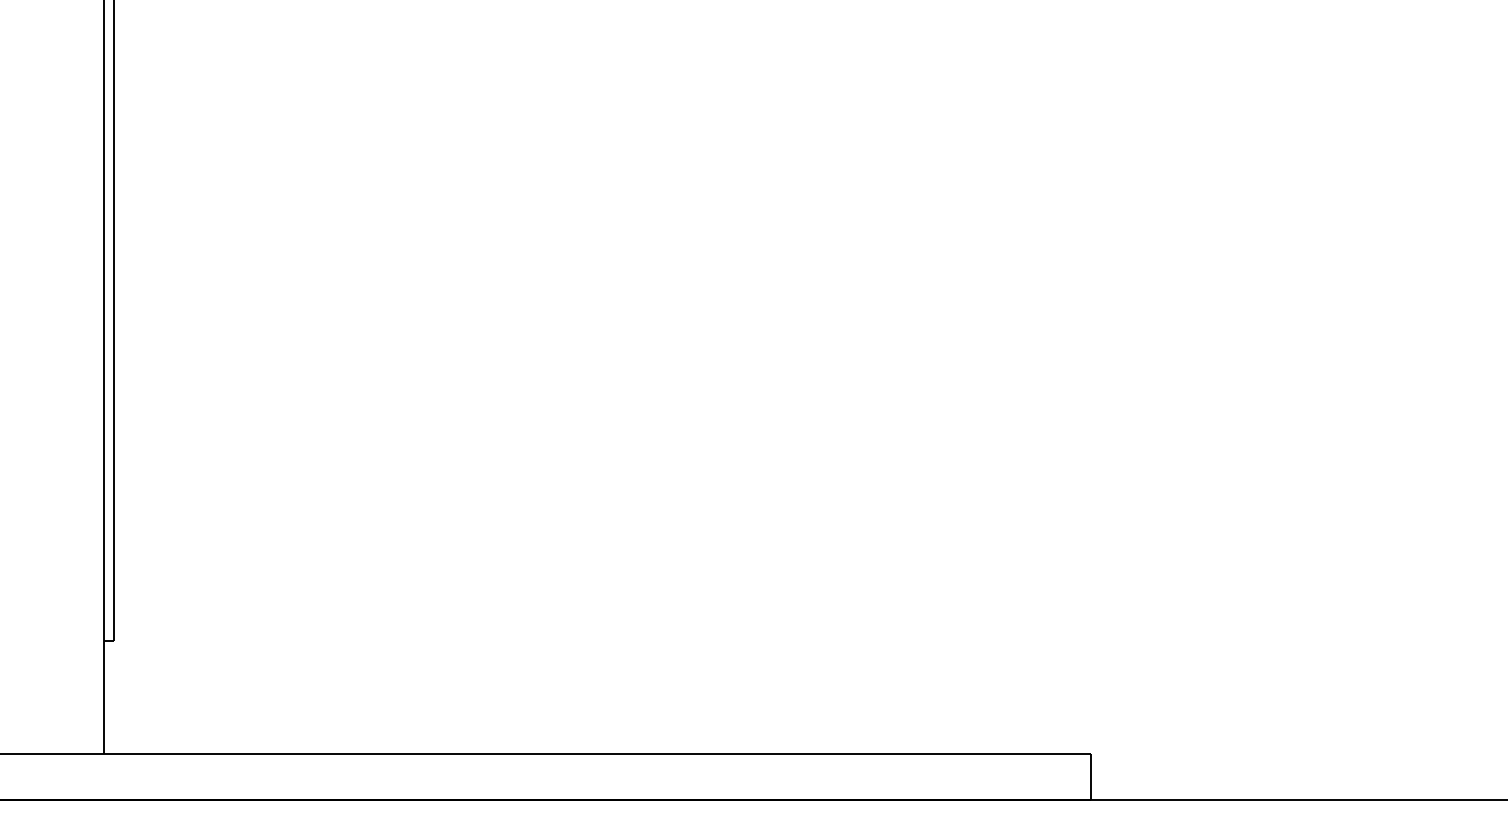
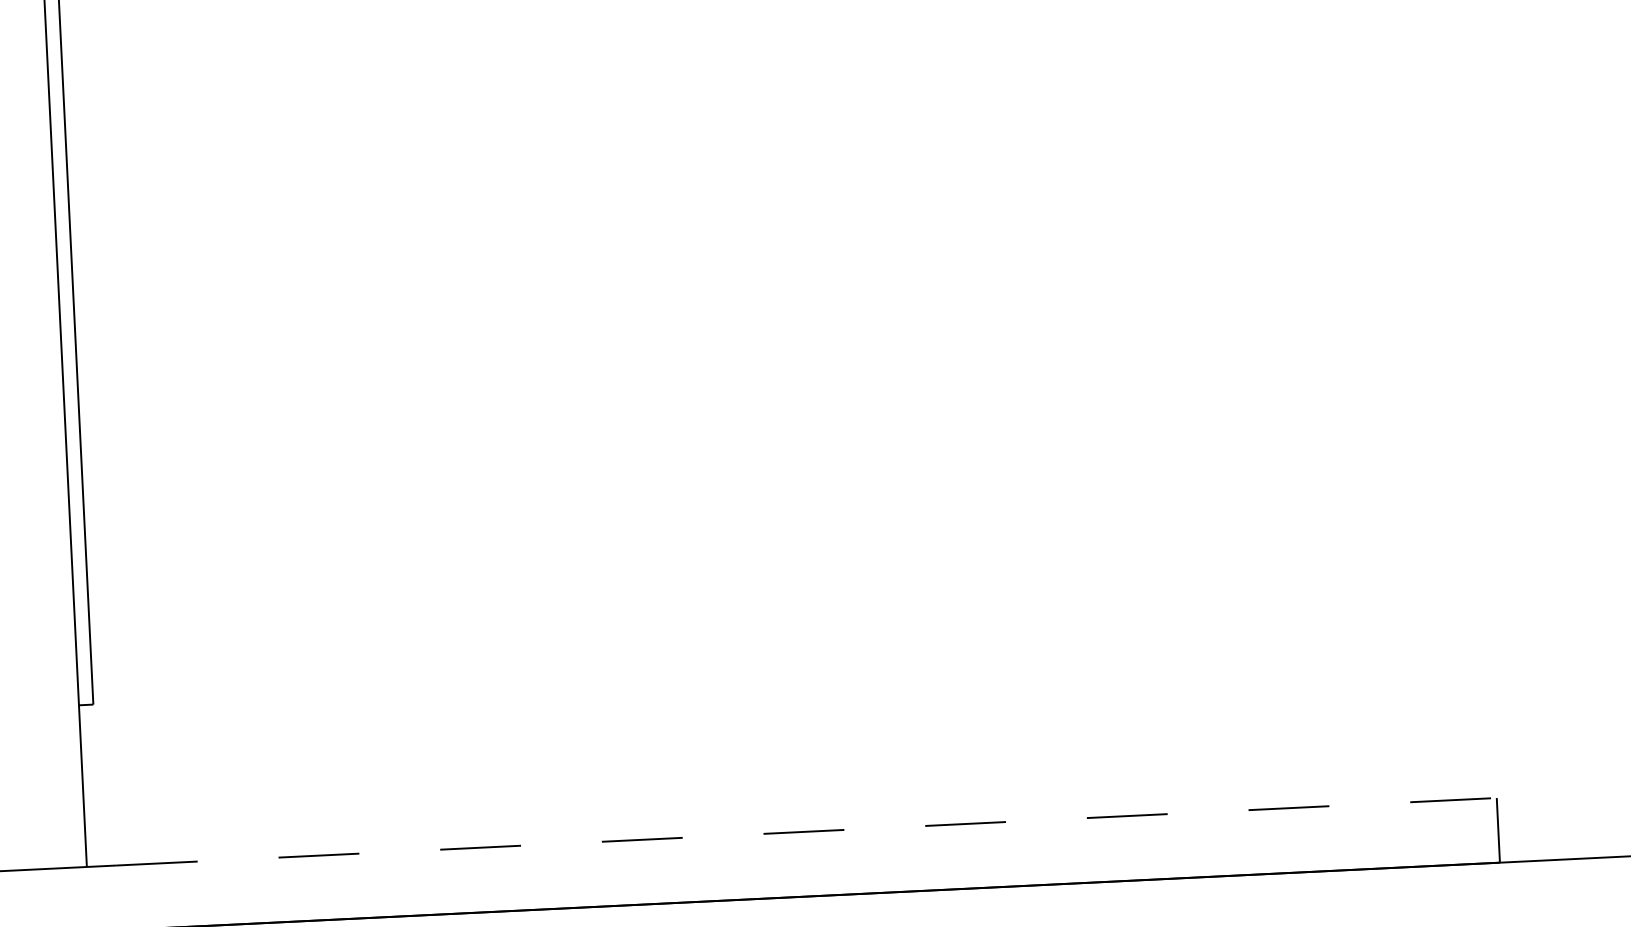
line: (608, 754) -> (807, 831), solid -> dashed

